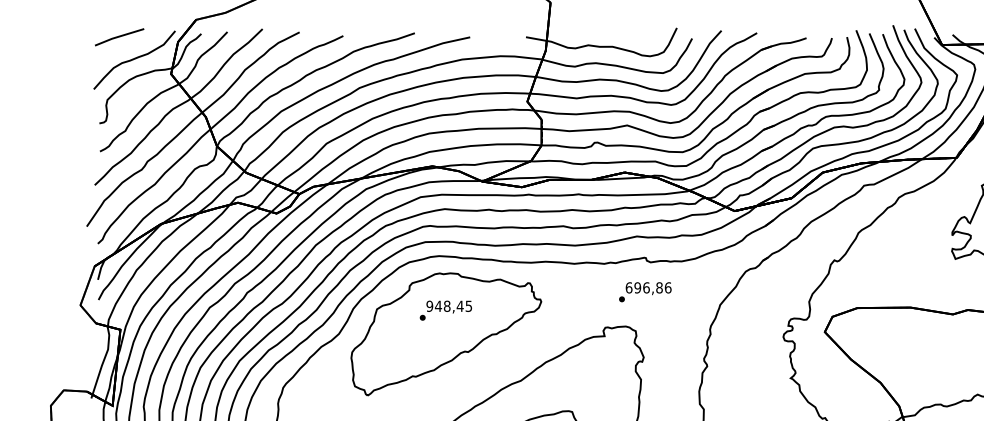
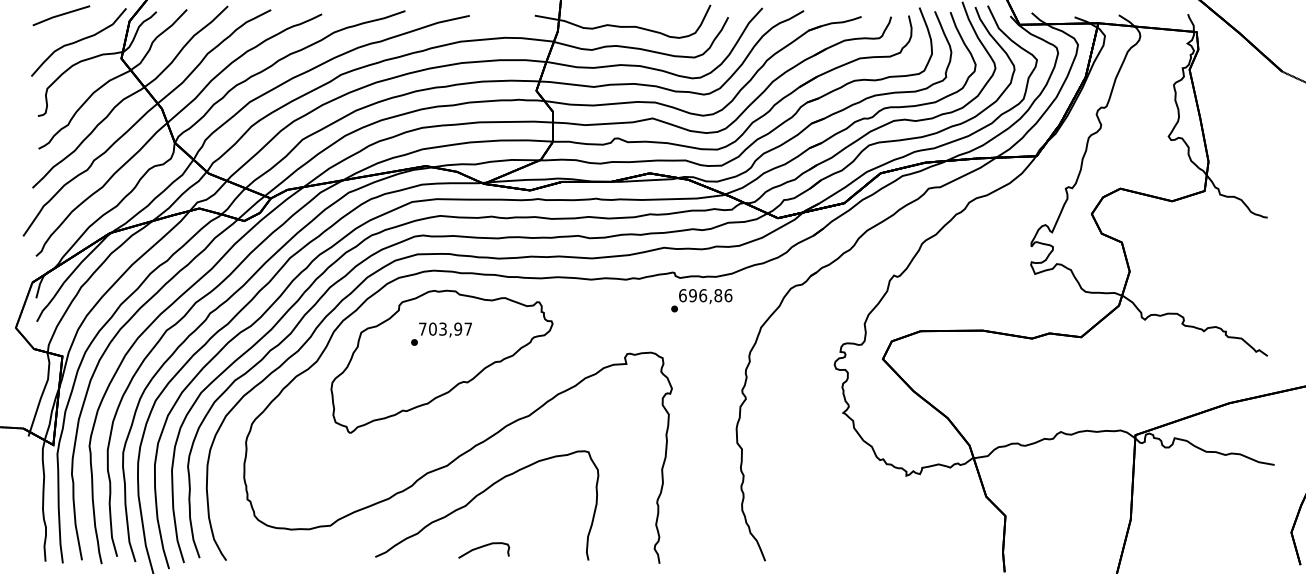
text: (645, 292) -> (701, 300), moved
text: (448, 305) -> (444, 328), 948,45 -> 703,97

